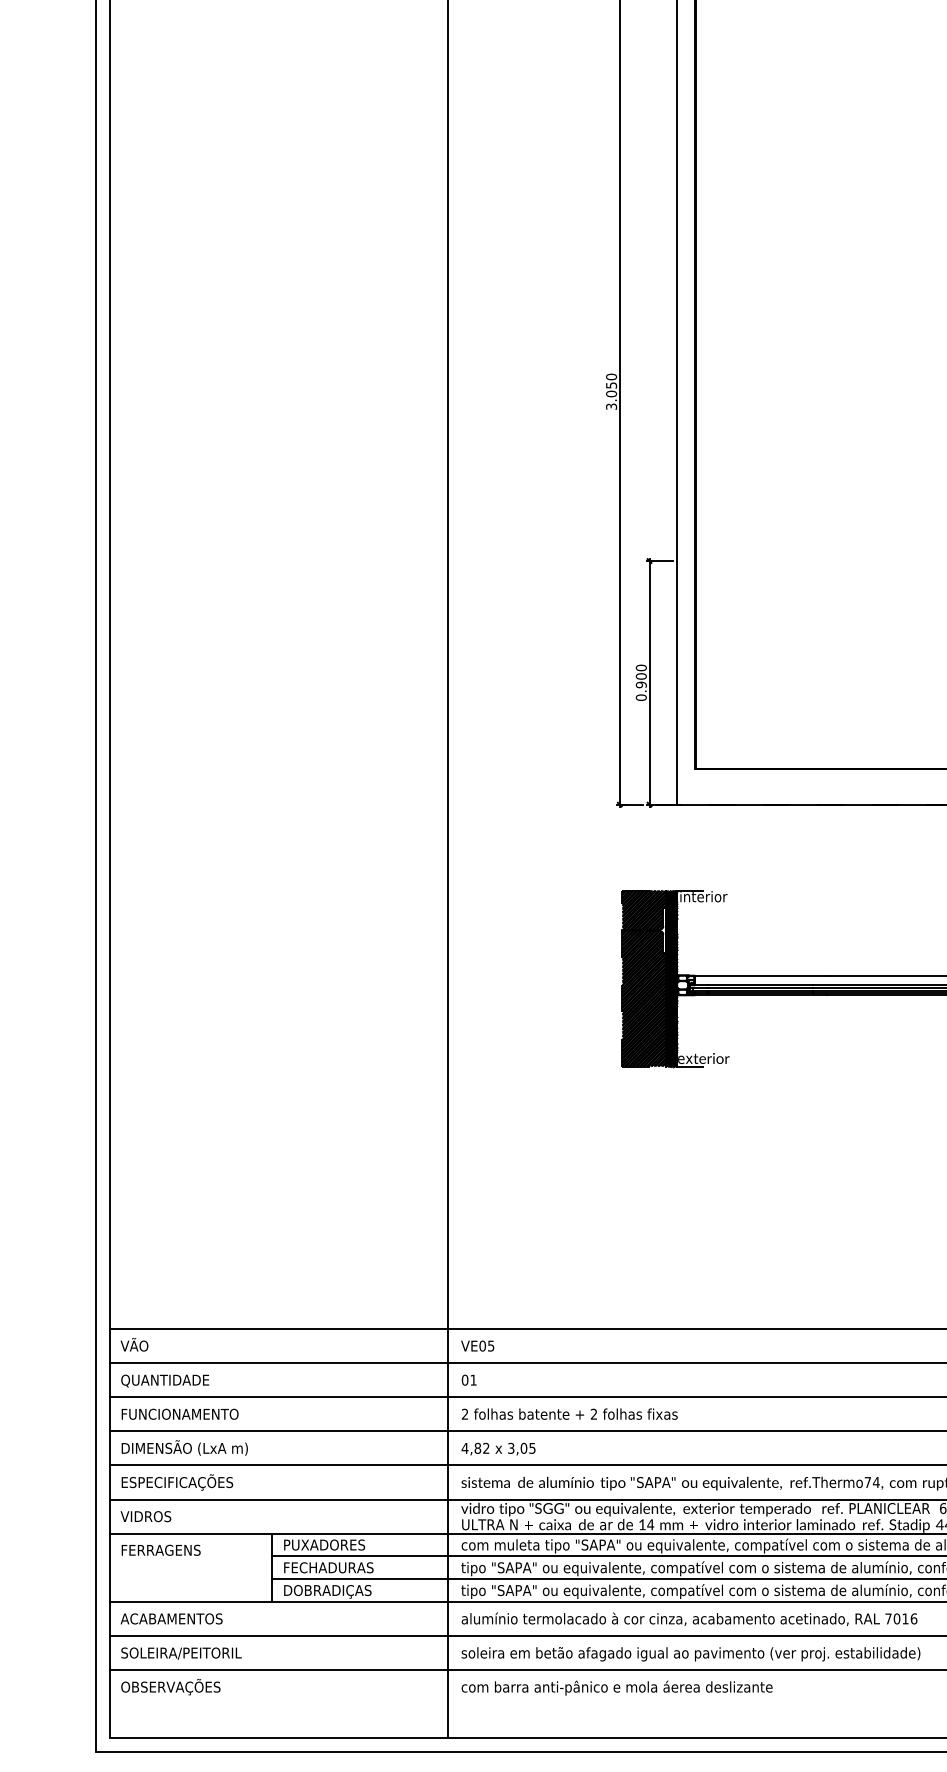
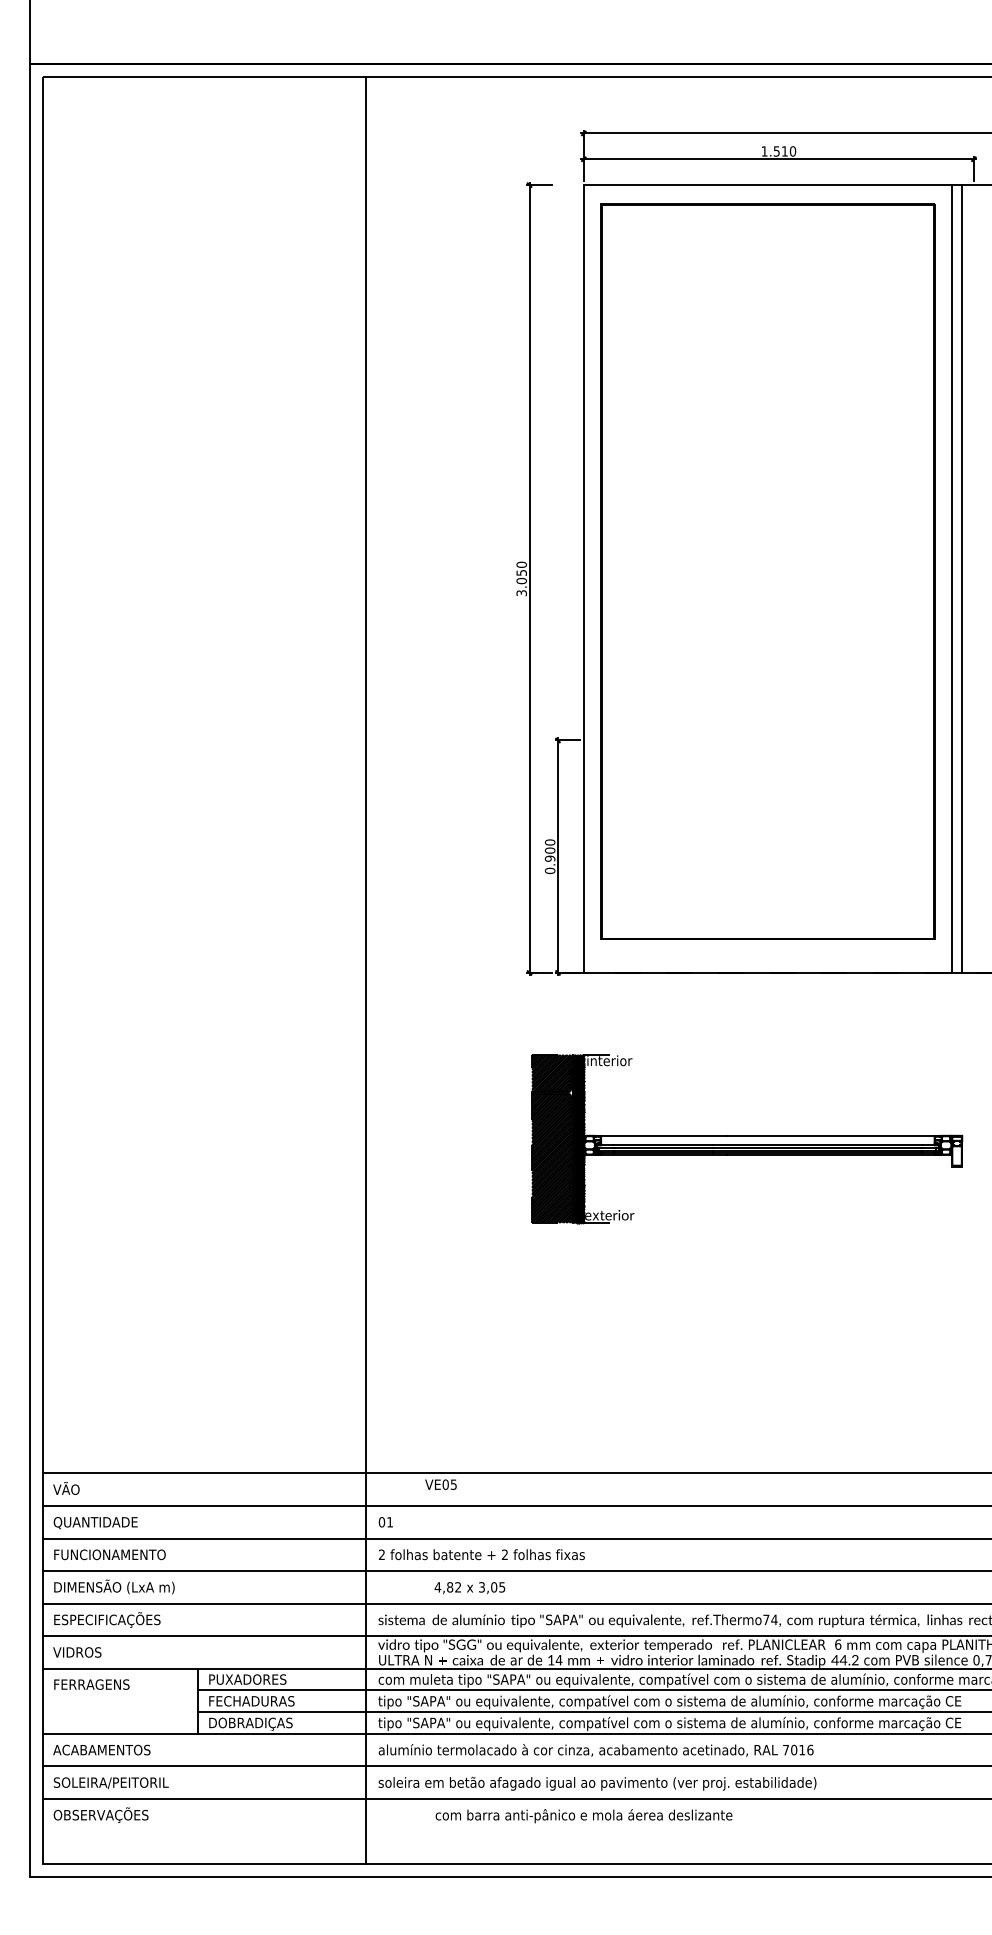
text: (477, 1345) -> (440, 1484), moved
text: (498, 1449) -> (469, 1588), moved
text: (616, 1688) -> (583, 1816), moved

